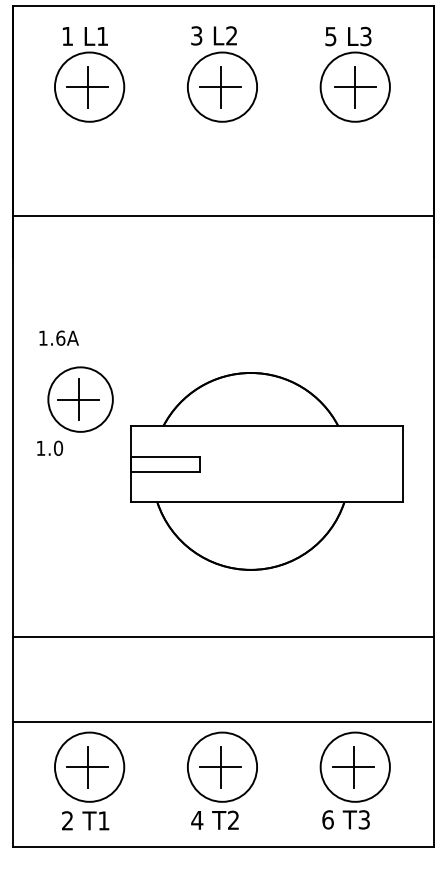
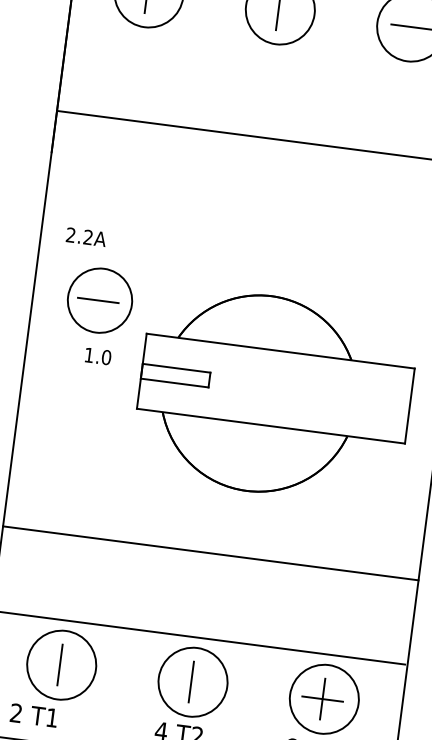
line: (355, 86) -> (411, 26), removed
line: (220, 87) -> (278, 10), removed
text: (51, 337) -> (79, 235), 1.6A -> 2.2A
line: (78, 399) -> (97, 300), removed
text: (50, 447) -> (98, 355), moved
line: (87, 767) -> (59, 665), removed
line: (220, 767) -> (191, 682), removed
text: (85, 820) -> (34, 715), moved

